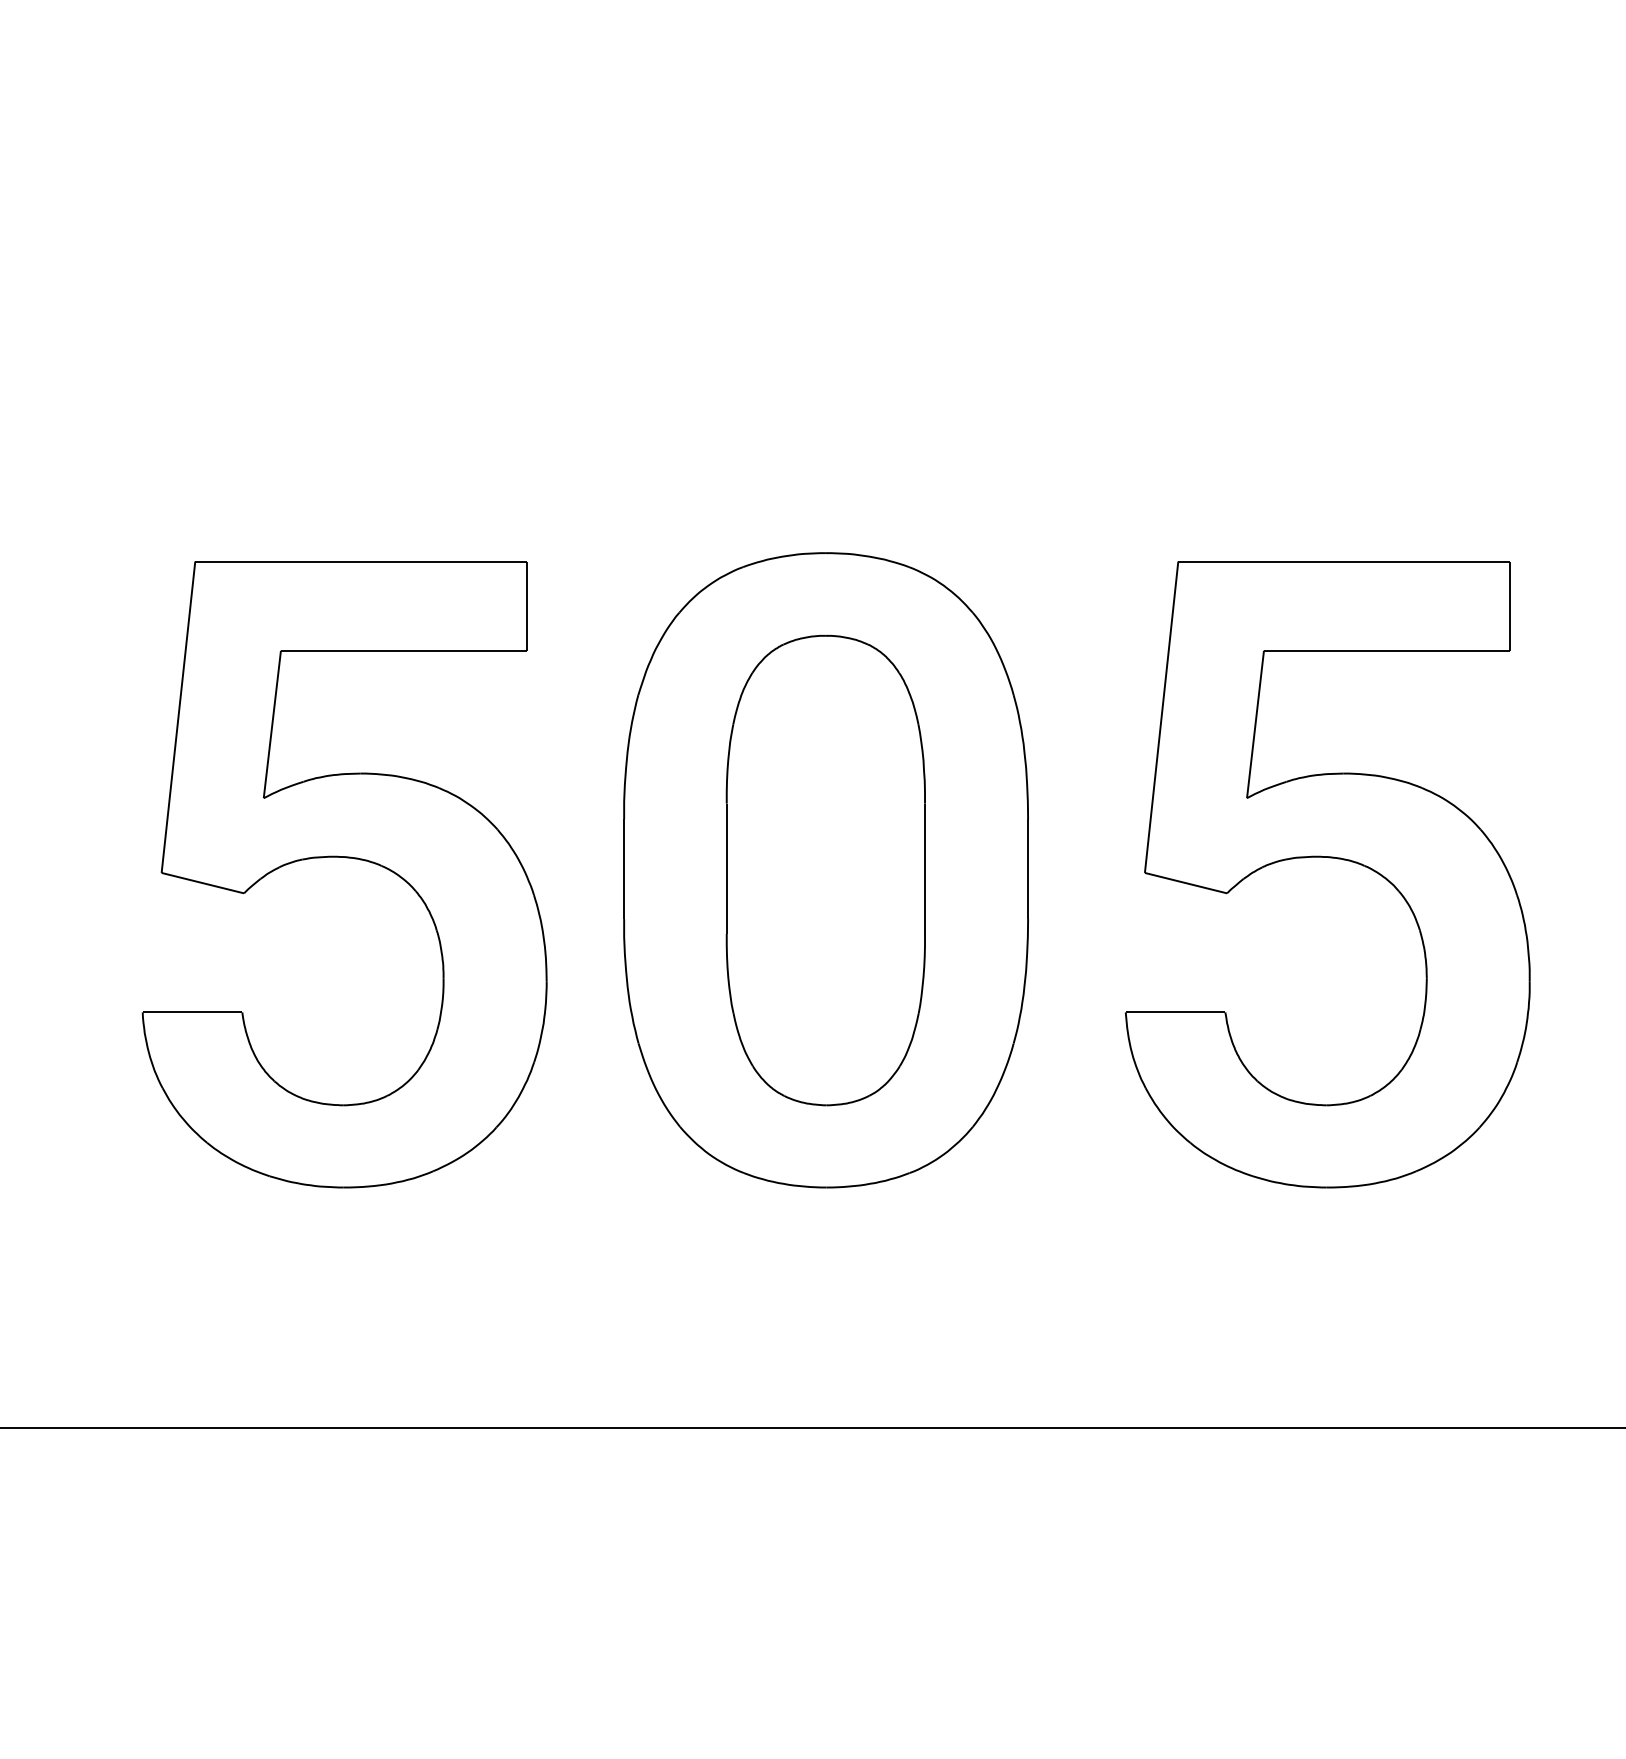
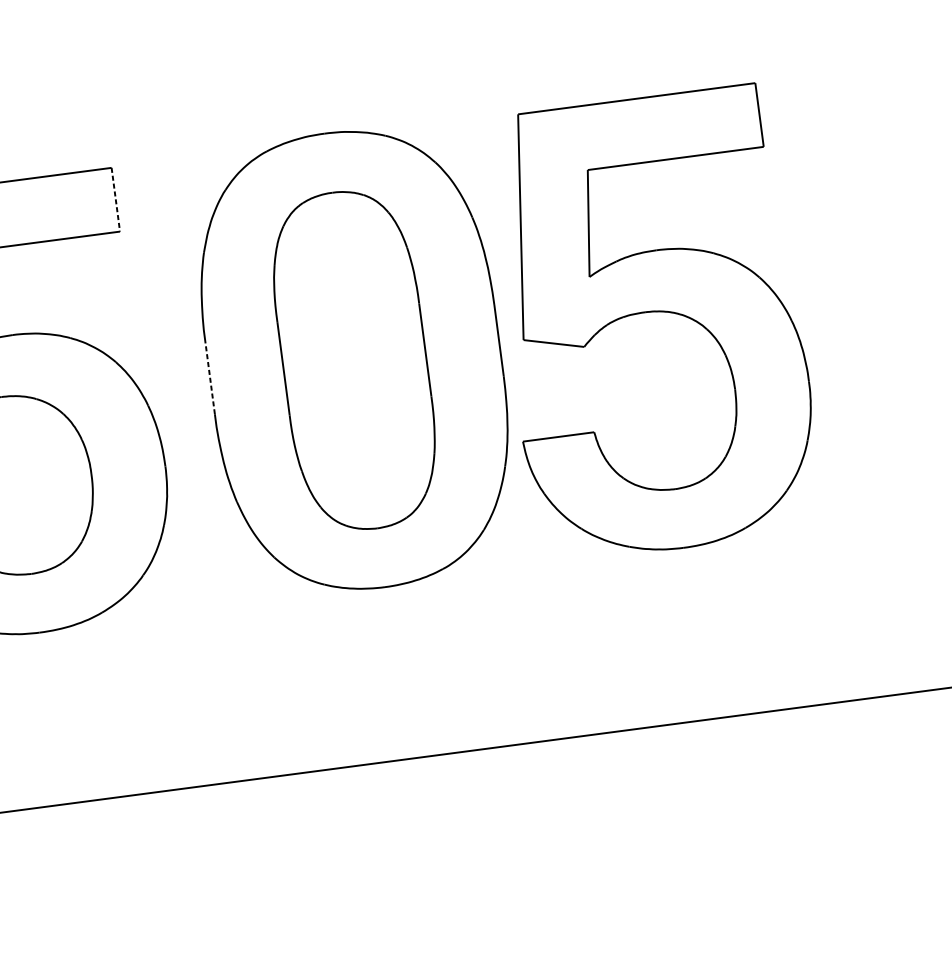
line: (526, 606) -> (115, 199), solid -> dashed
part: (1329, 858) -> (654, 312), moved
line: (624, 869) -> (210, 378), solid -> dashed

